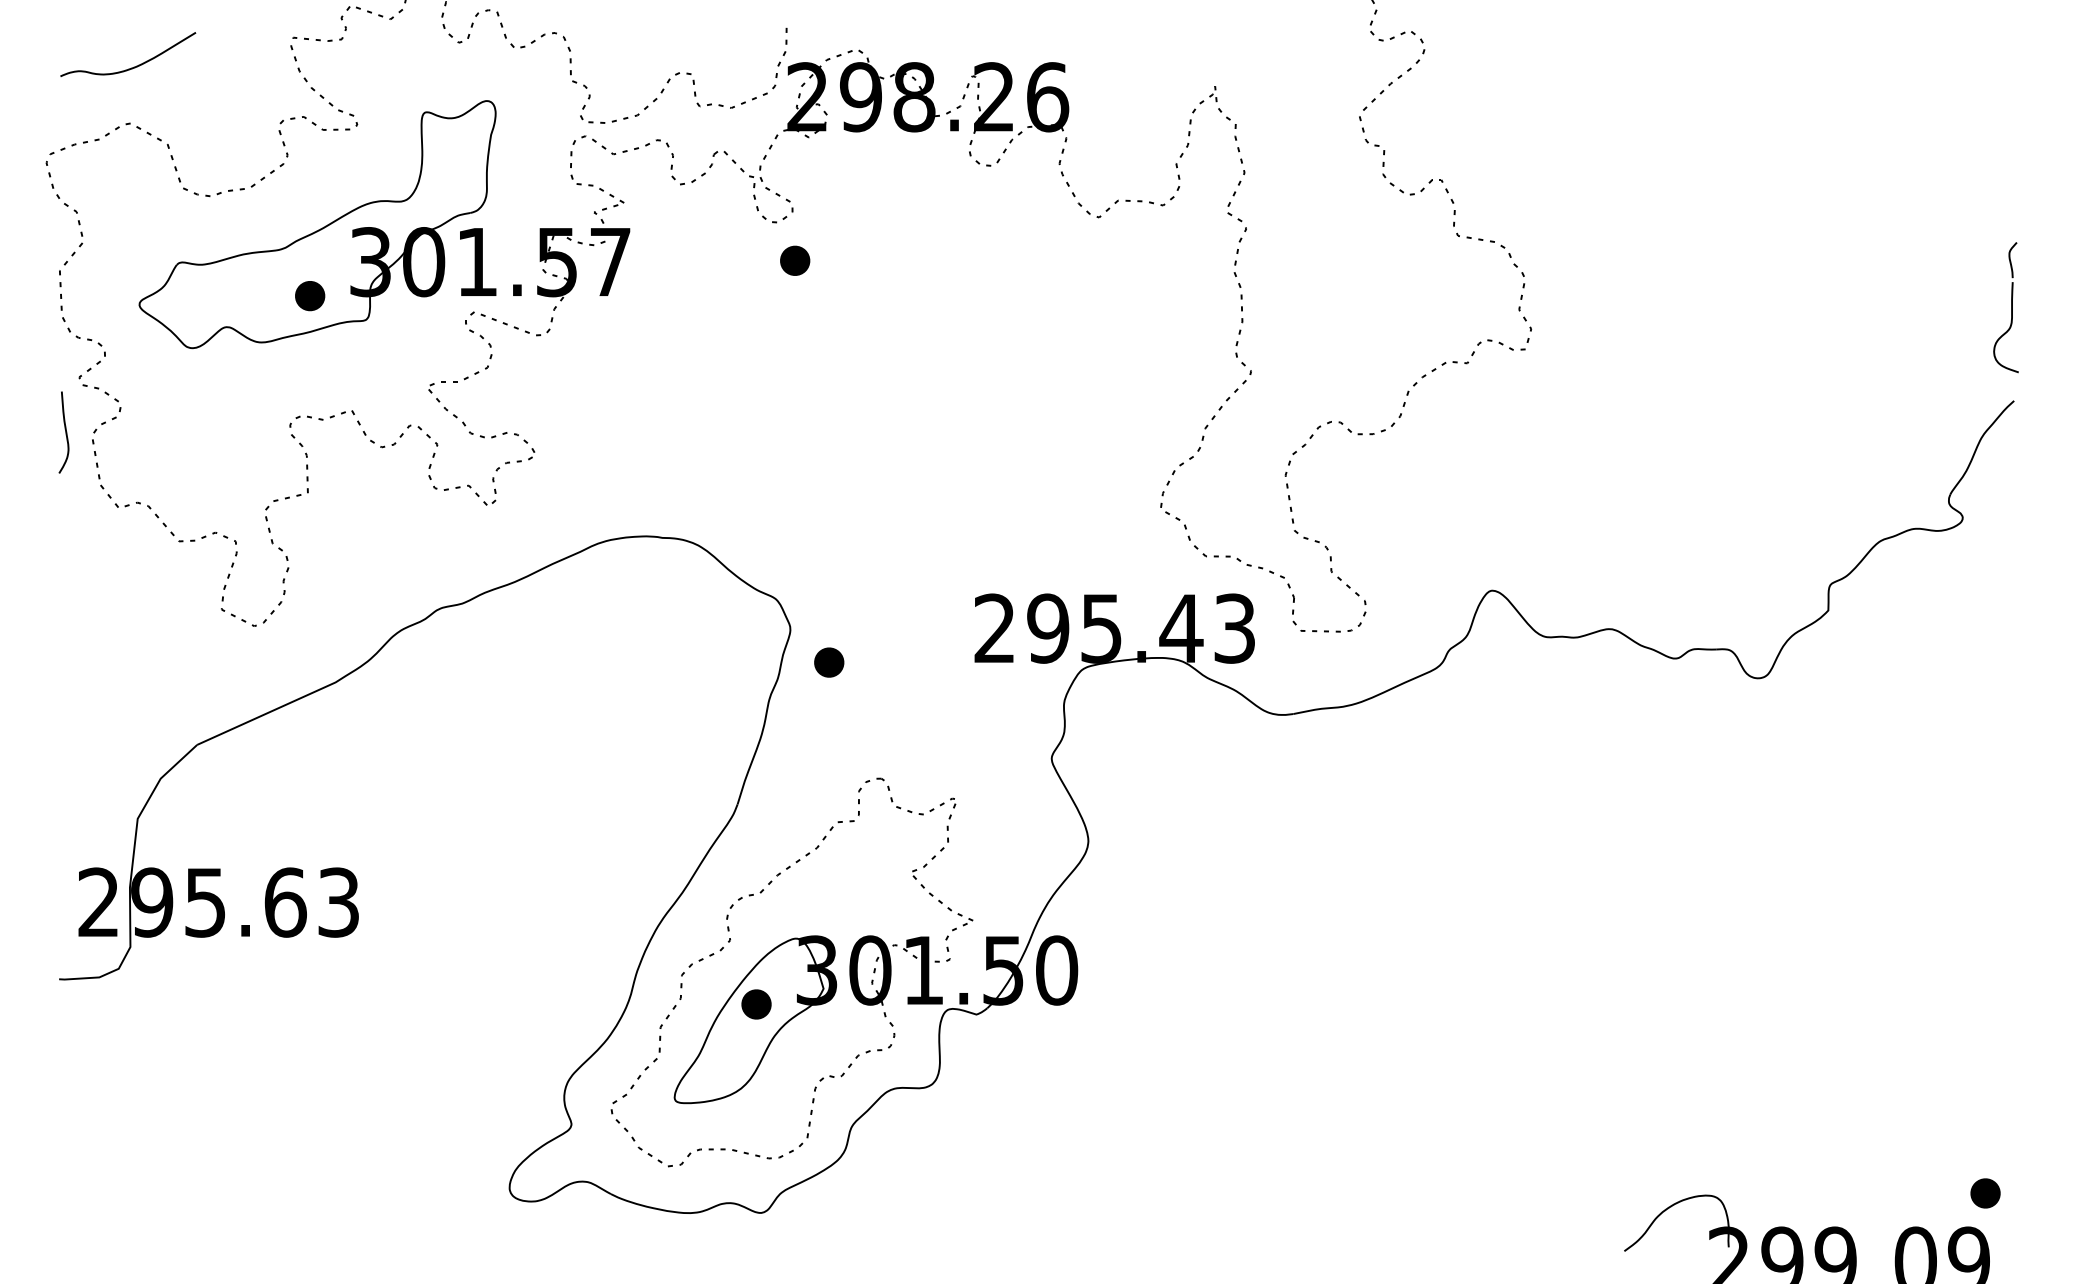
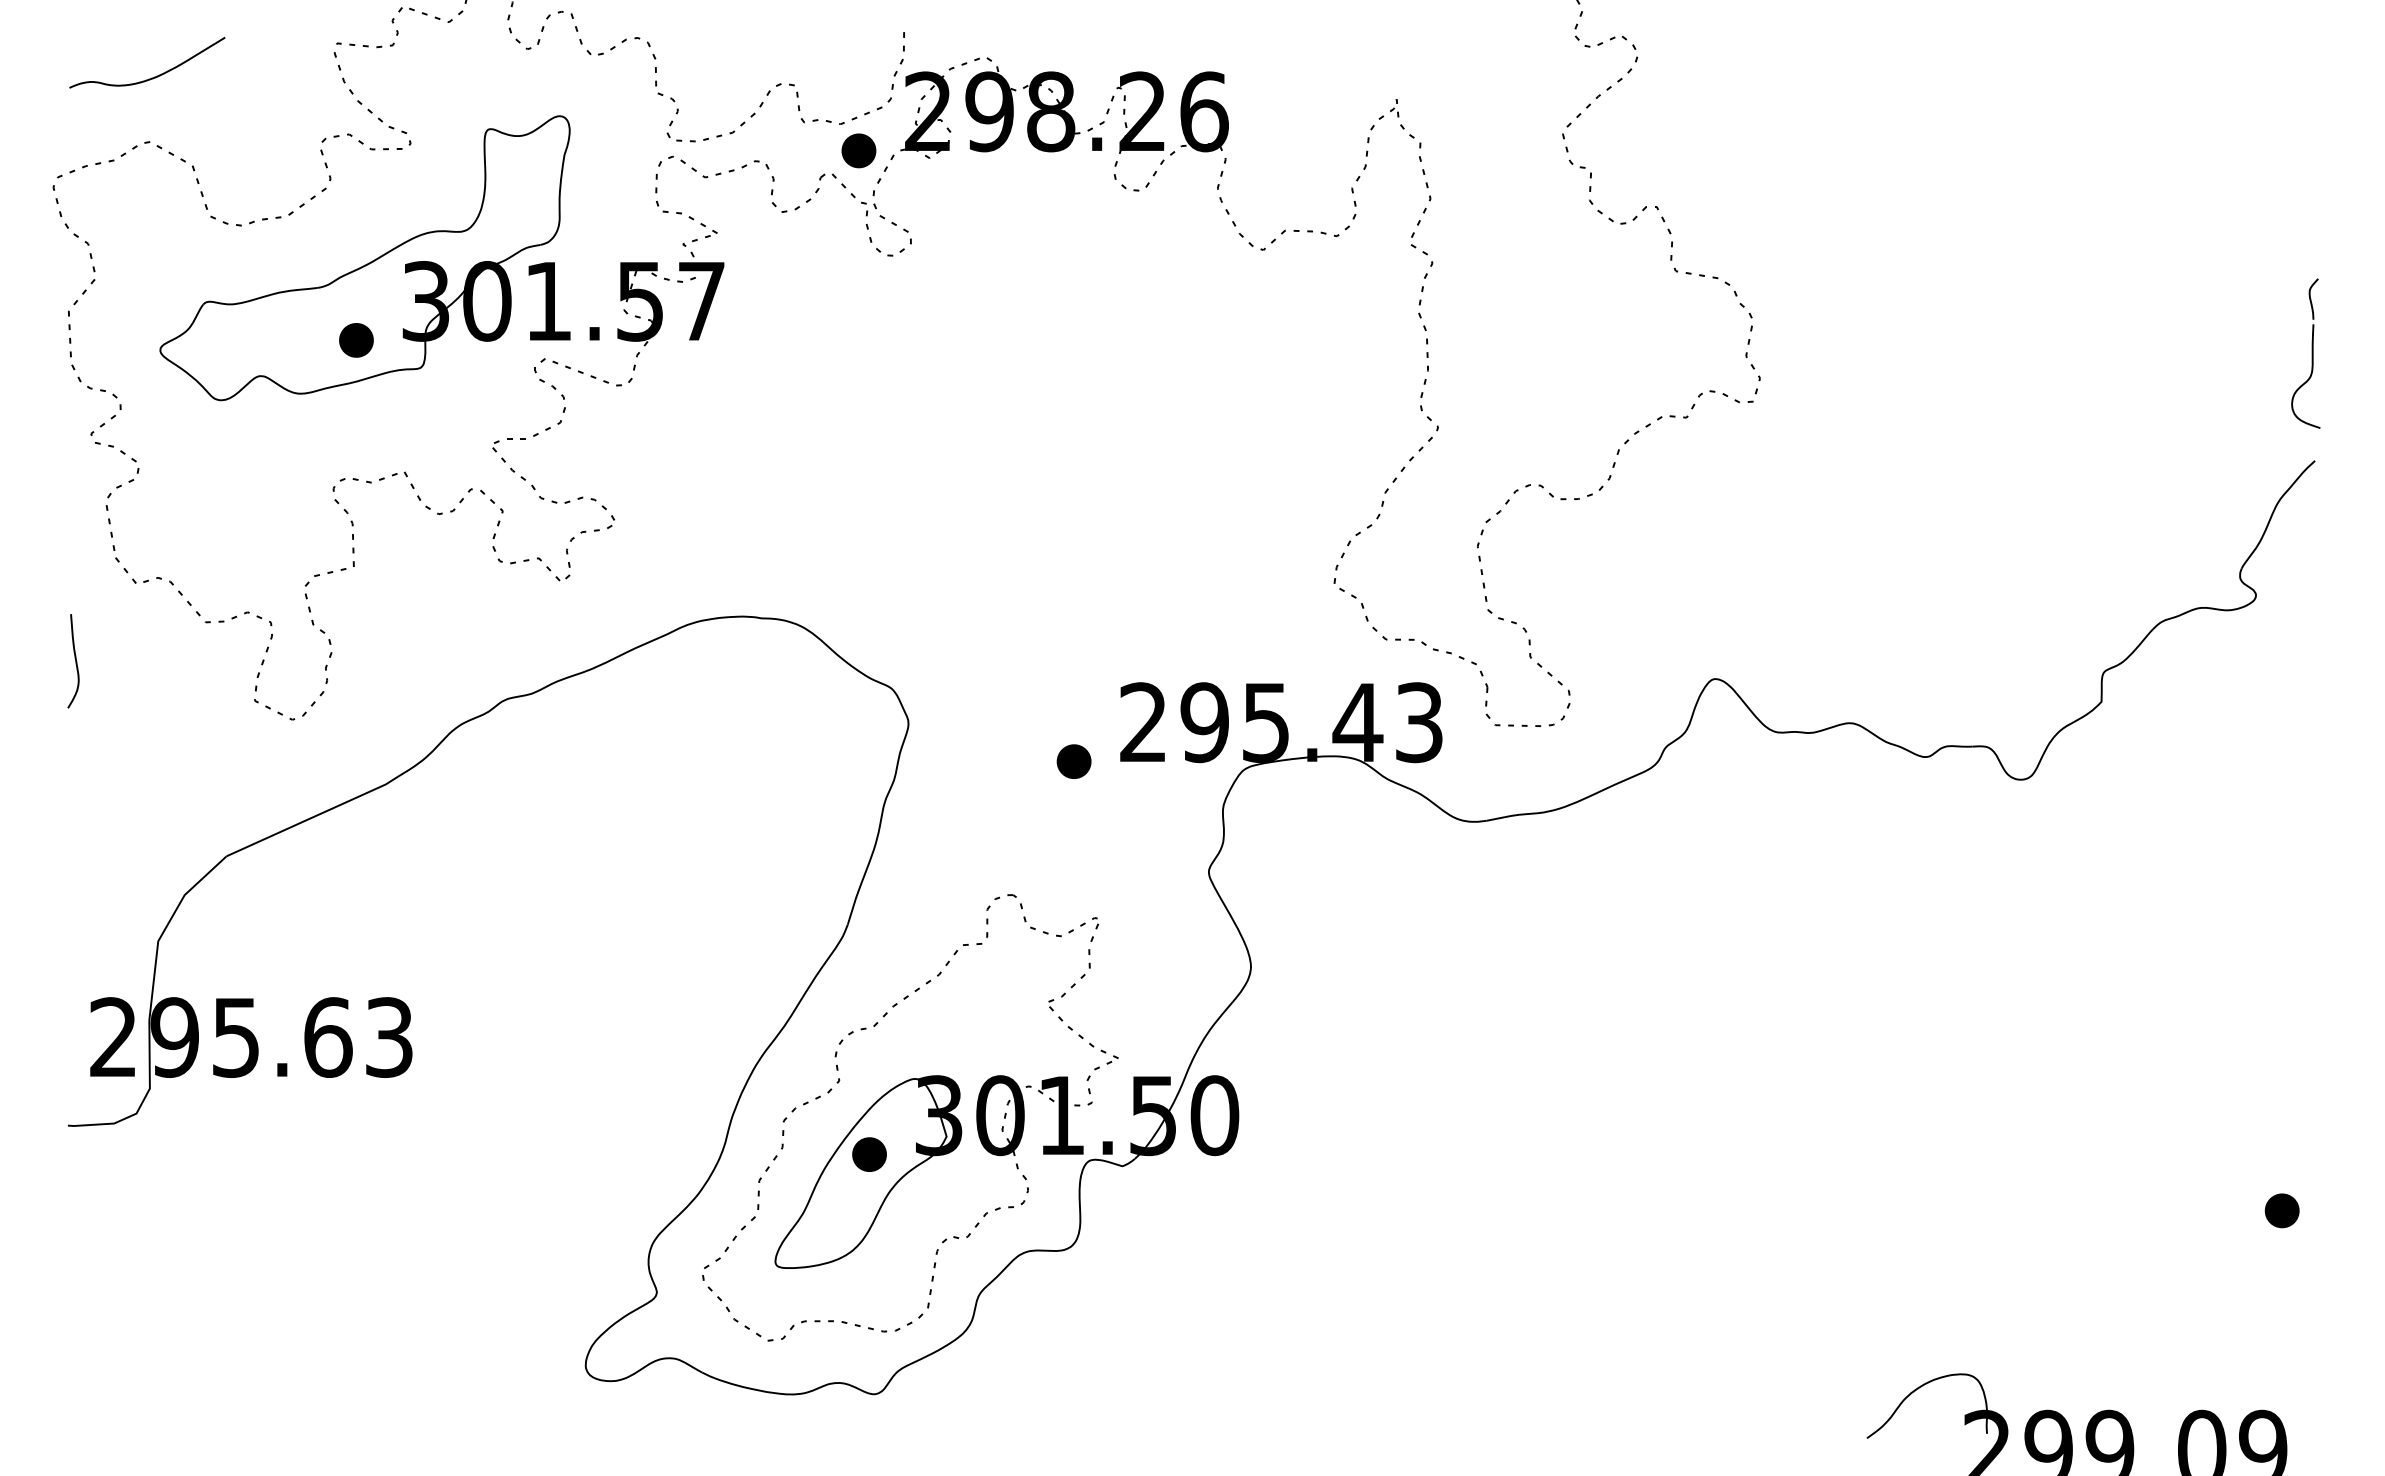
part: (794, 260) -> (858, 150), moved
curve: (65, 432) -> (75, 661), moved
part: (828, 662) -> (1073, 761), moved
part: (1984, 1193) -> (2281, 1210), moved

